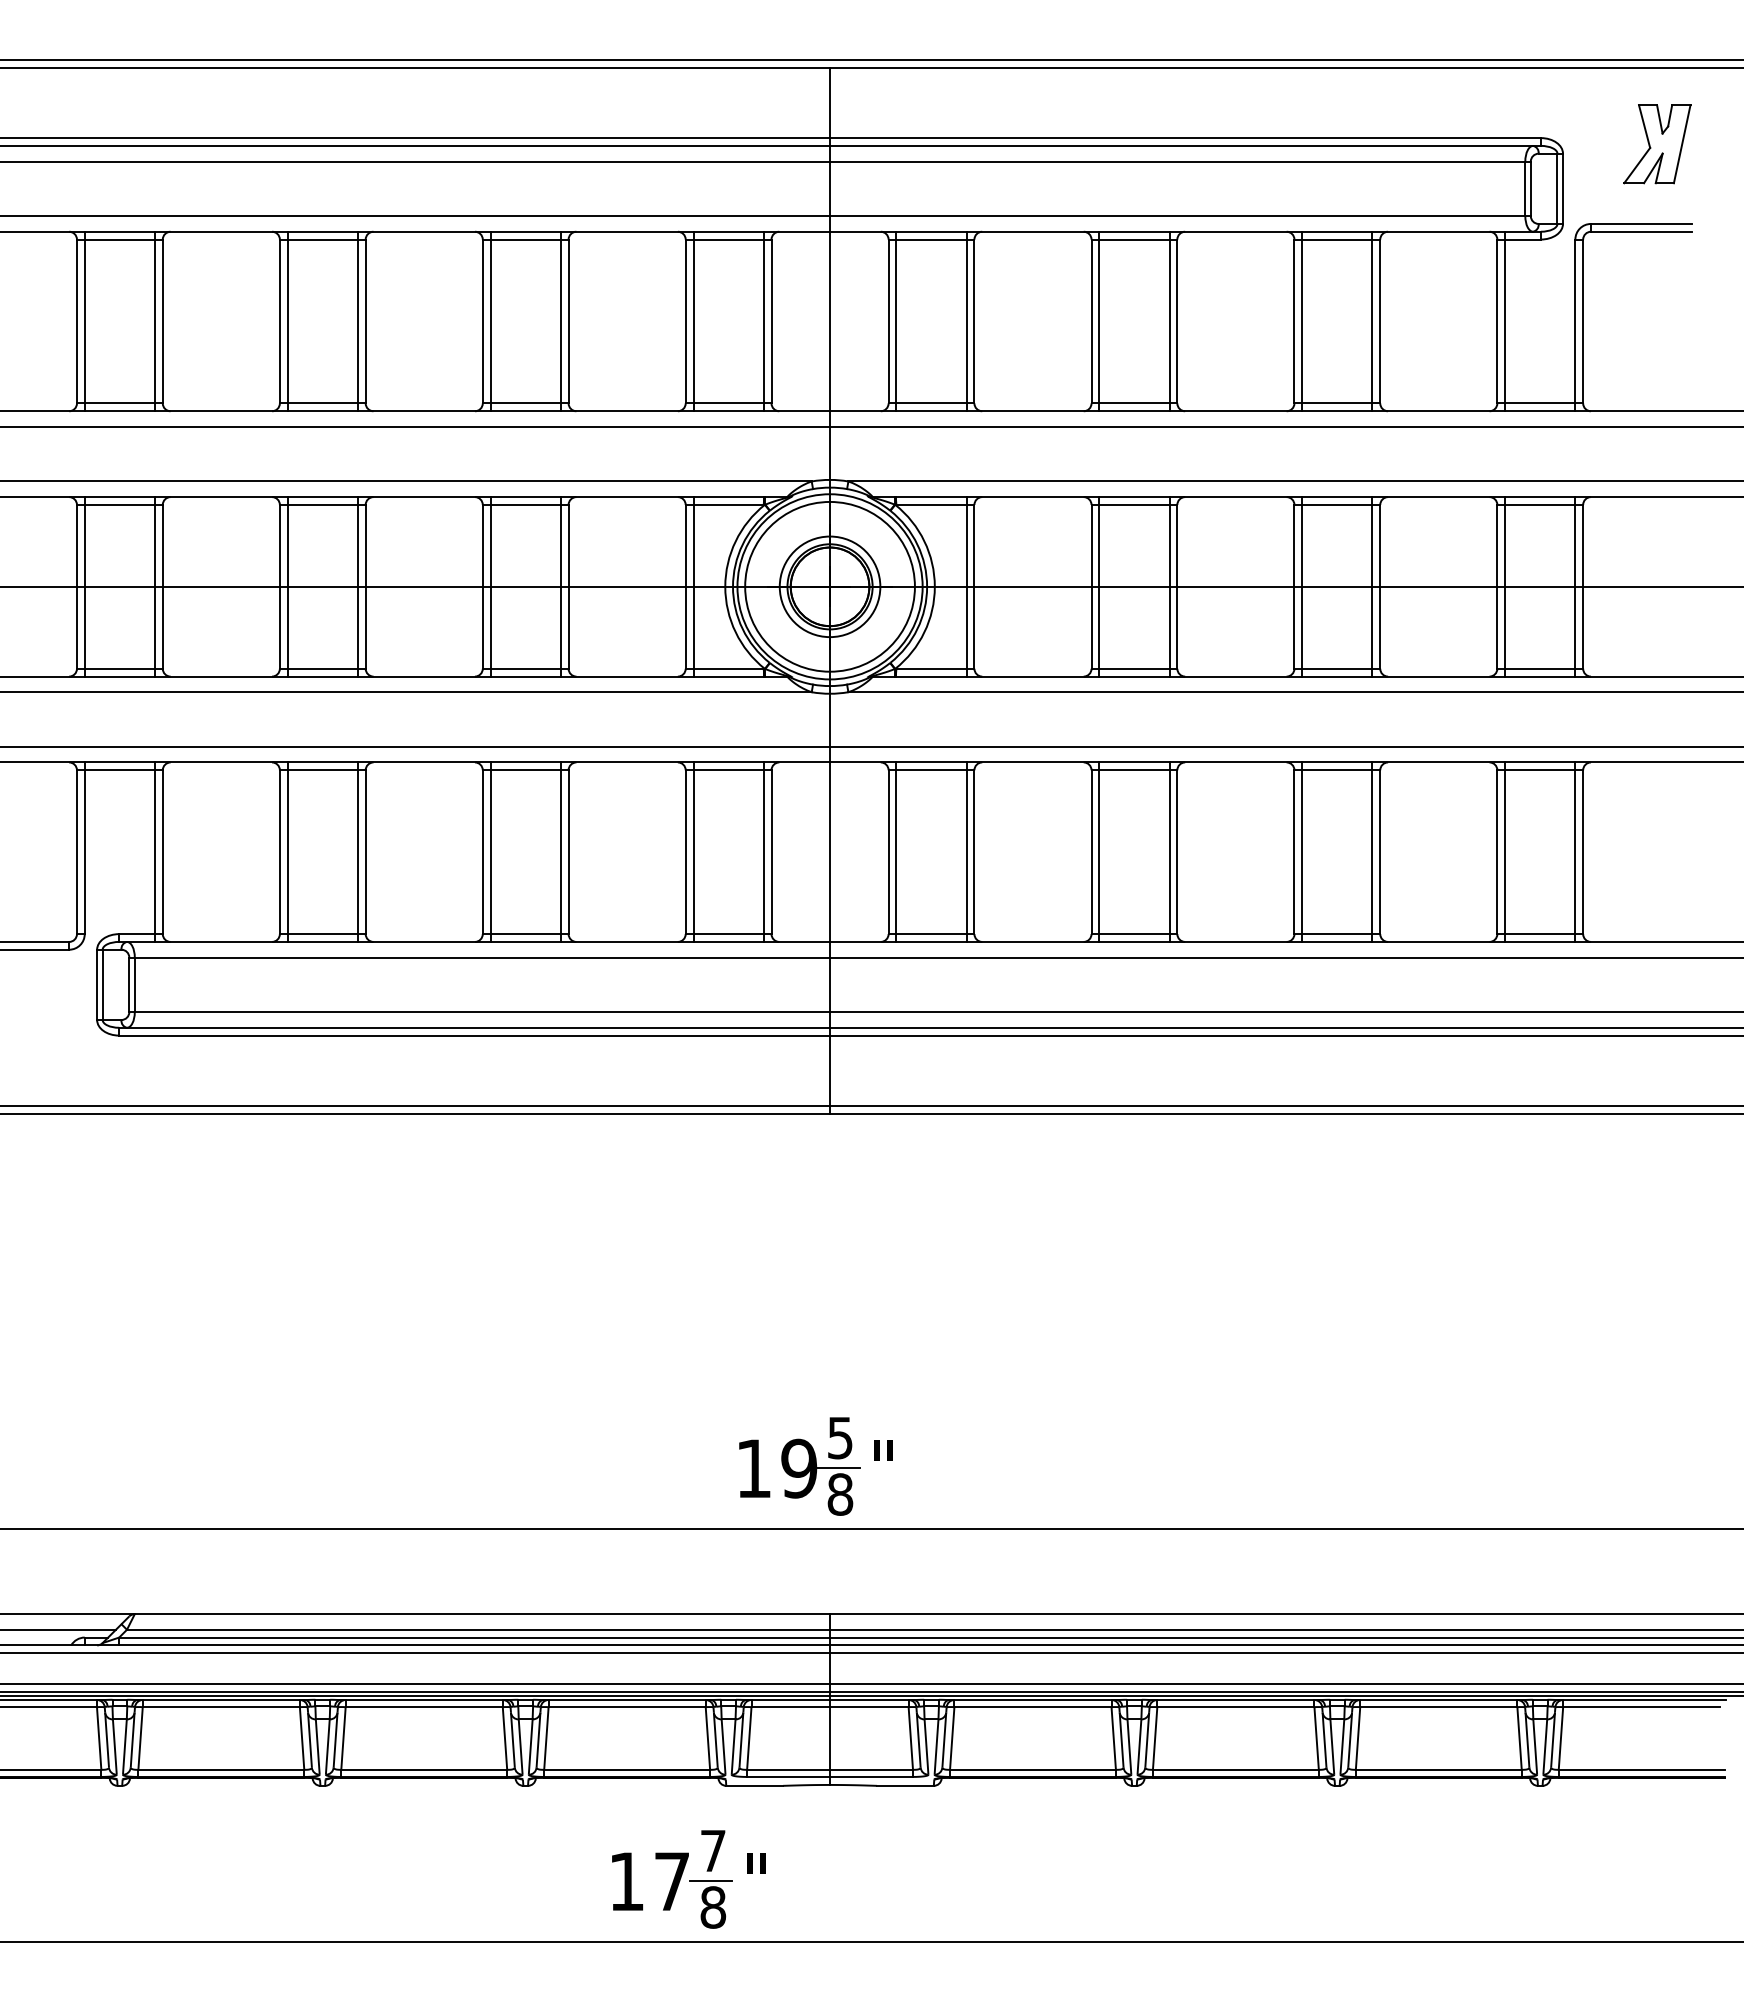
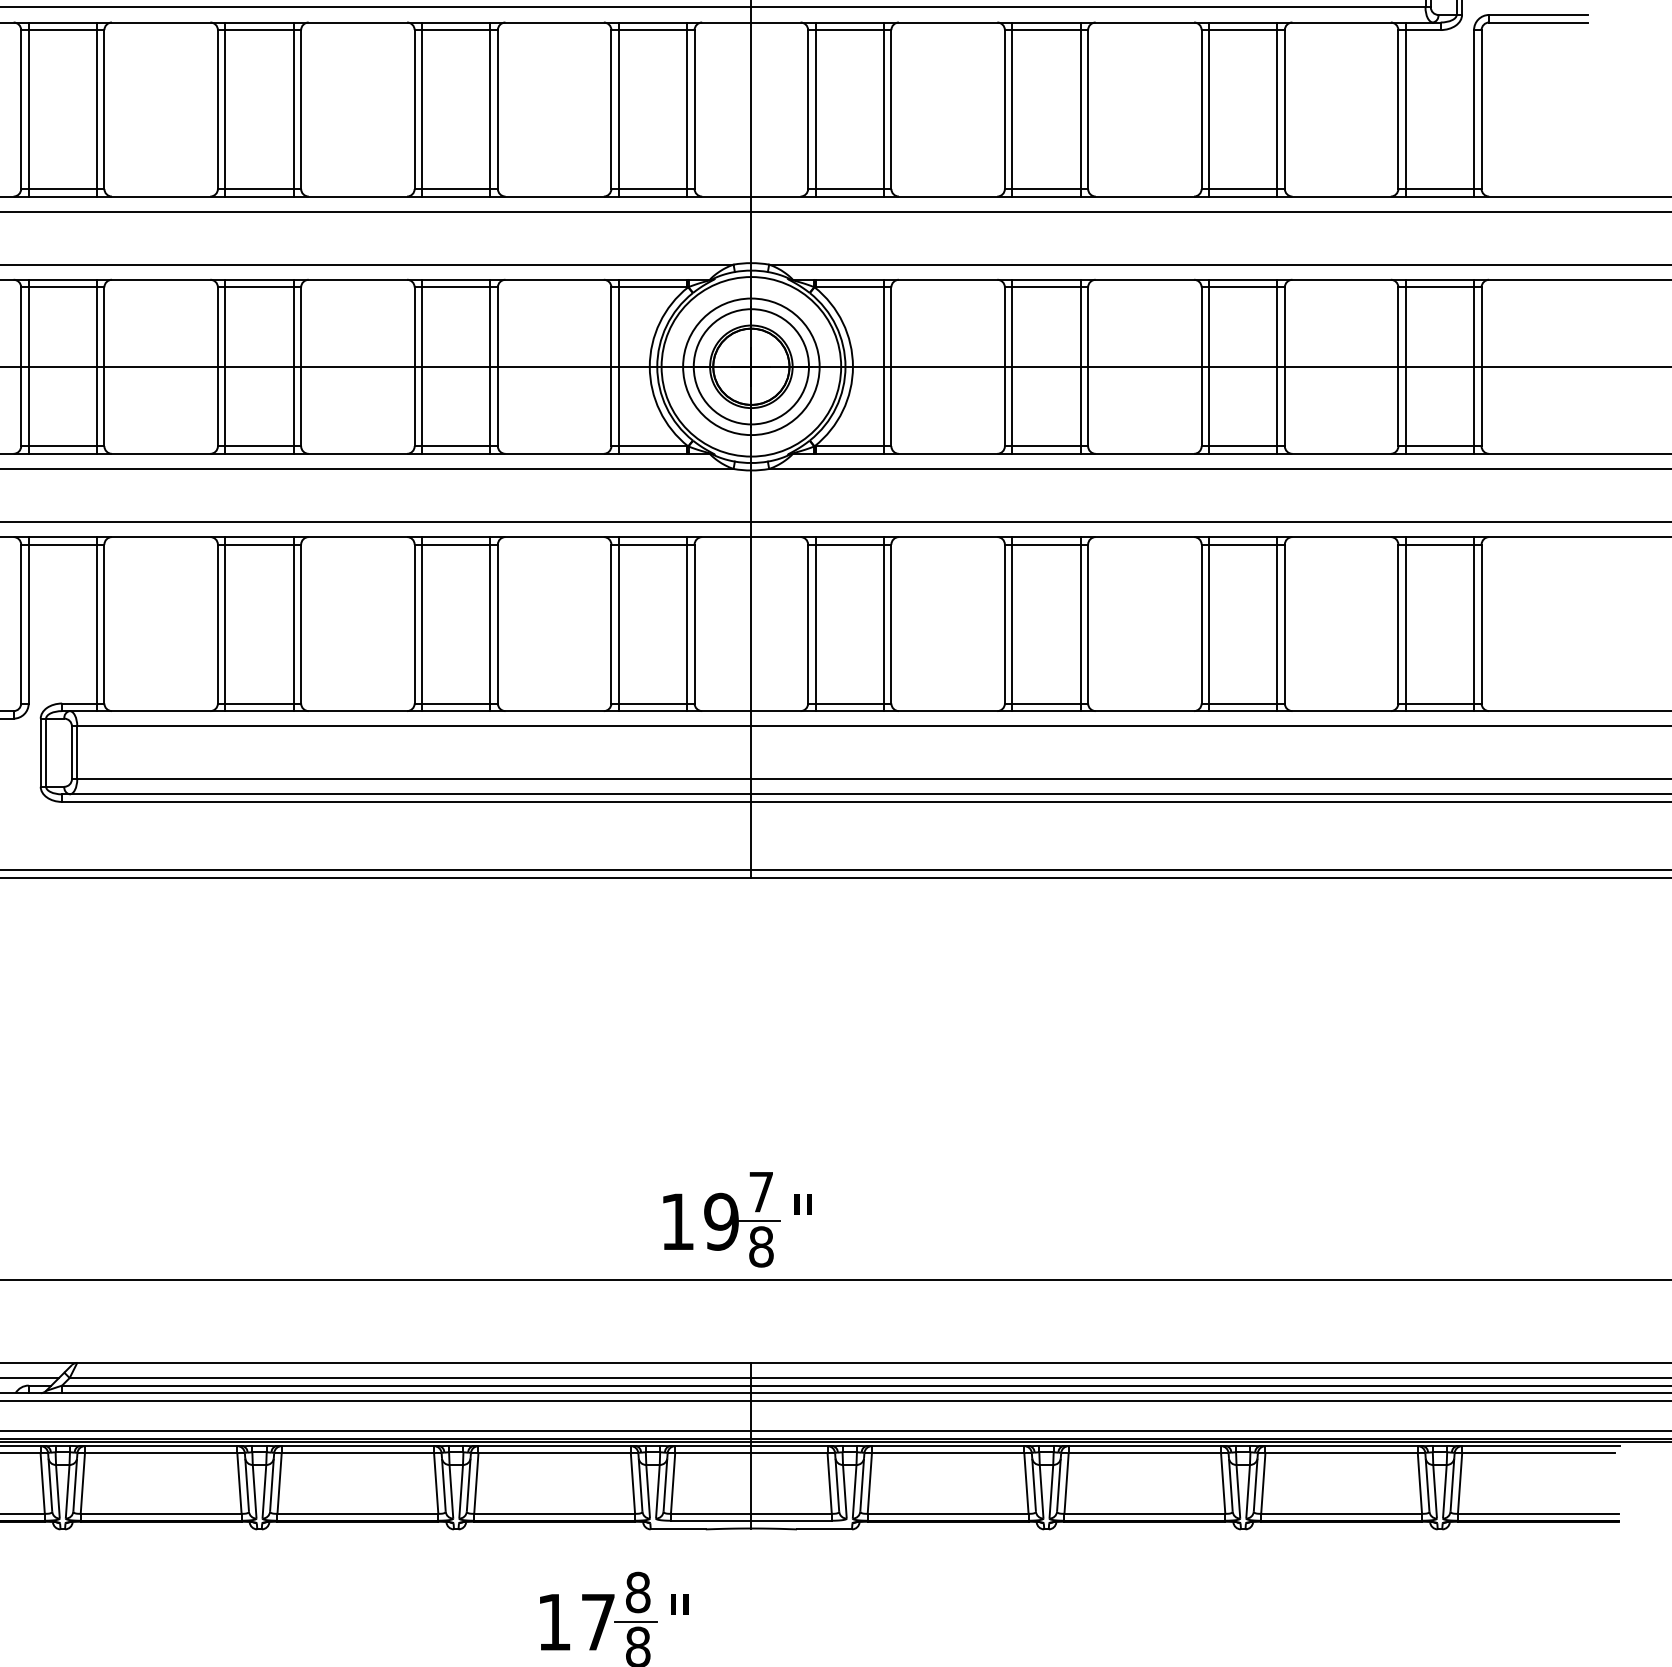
circle: (829, 586) -> (750, 366), size x0.7
circle: (829, 586) -> (750, 366), size x1.4
text: (840, 1438) -> (761, 1192), 5 -> 7
text: (713, 1850) -> (638, 1592), 7 -> 8

